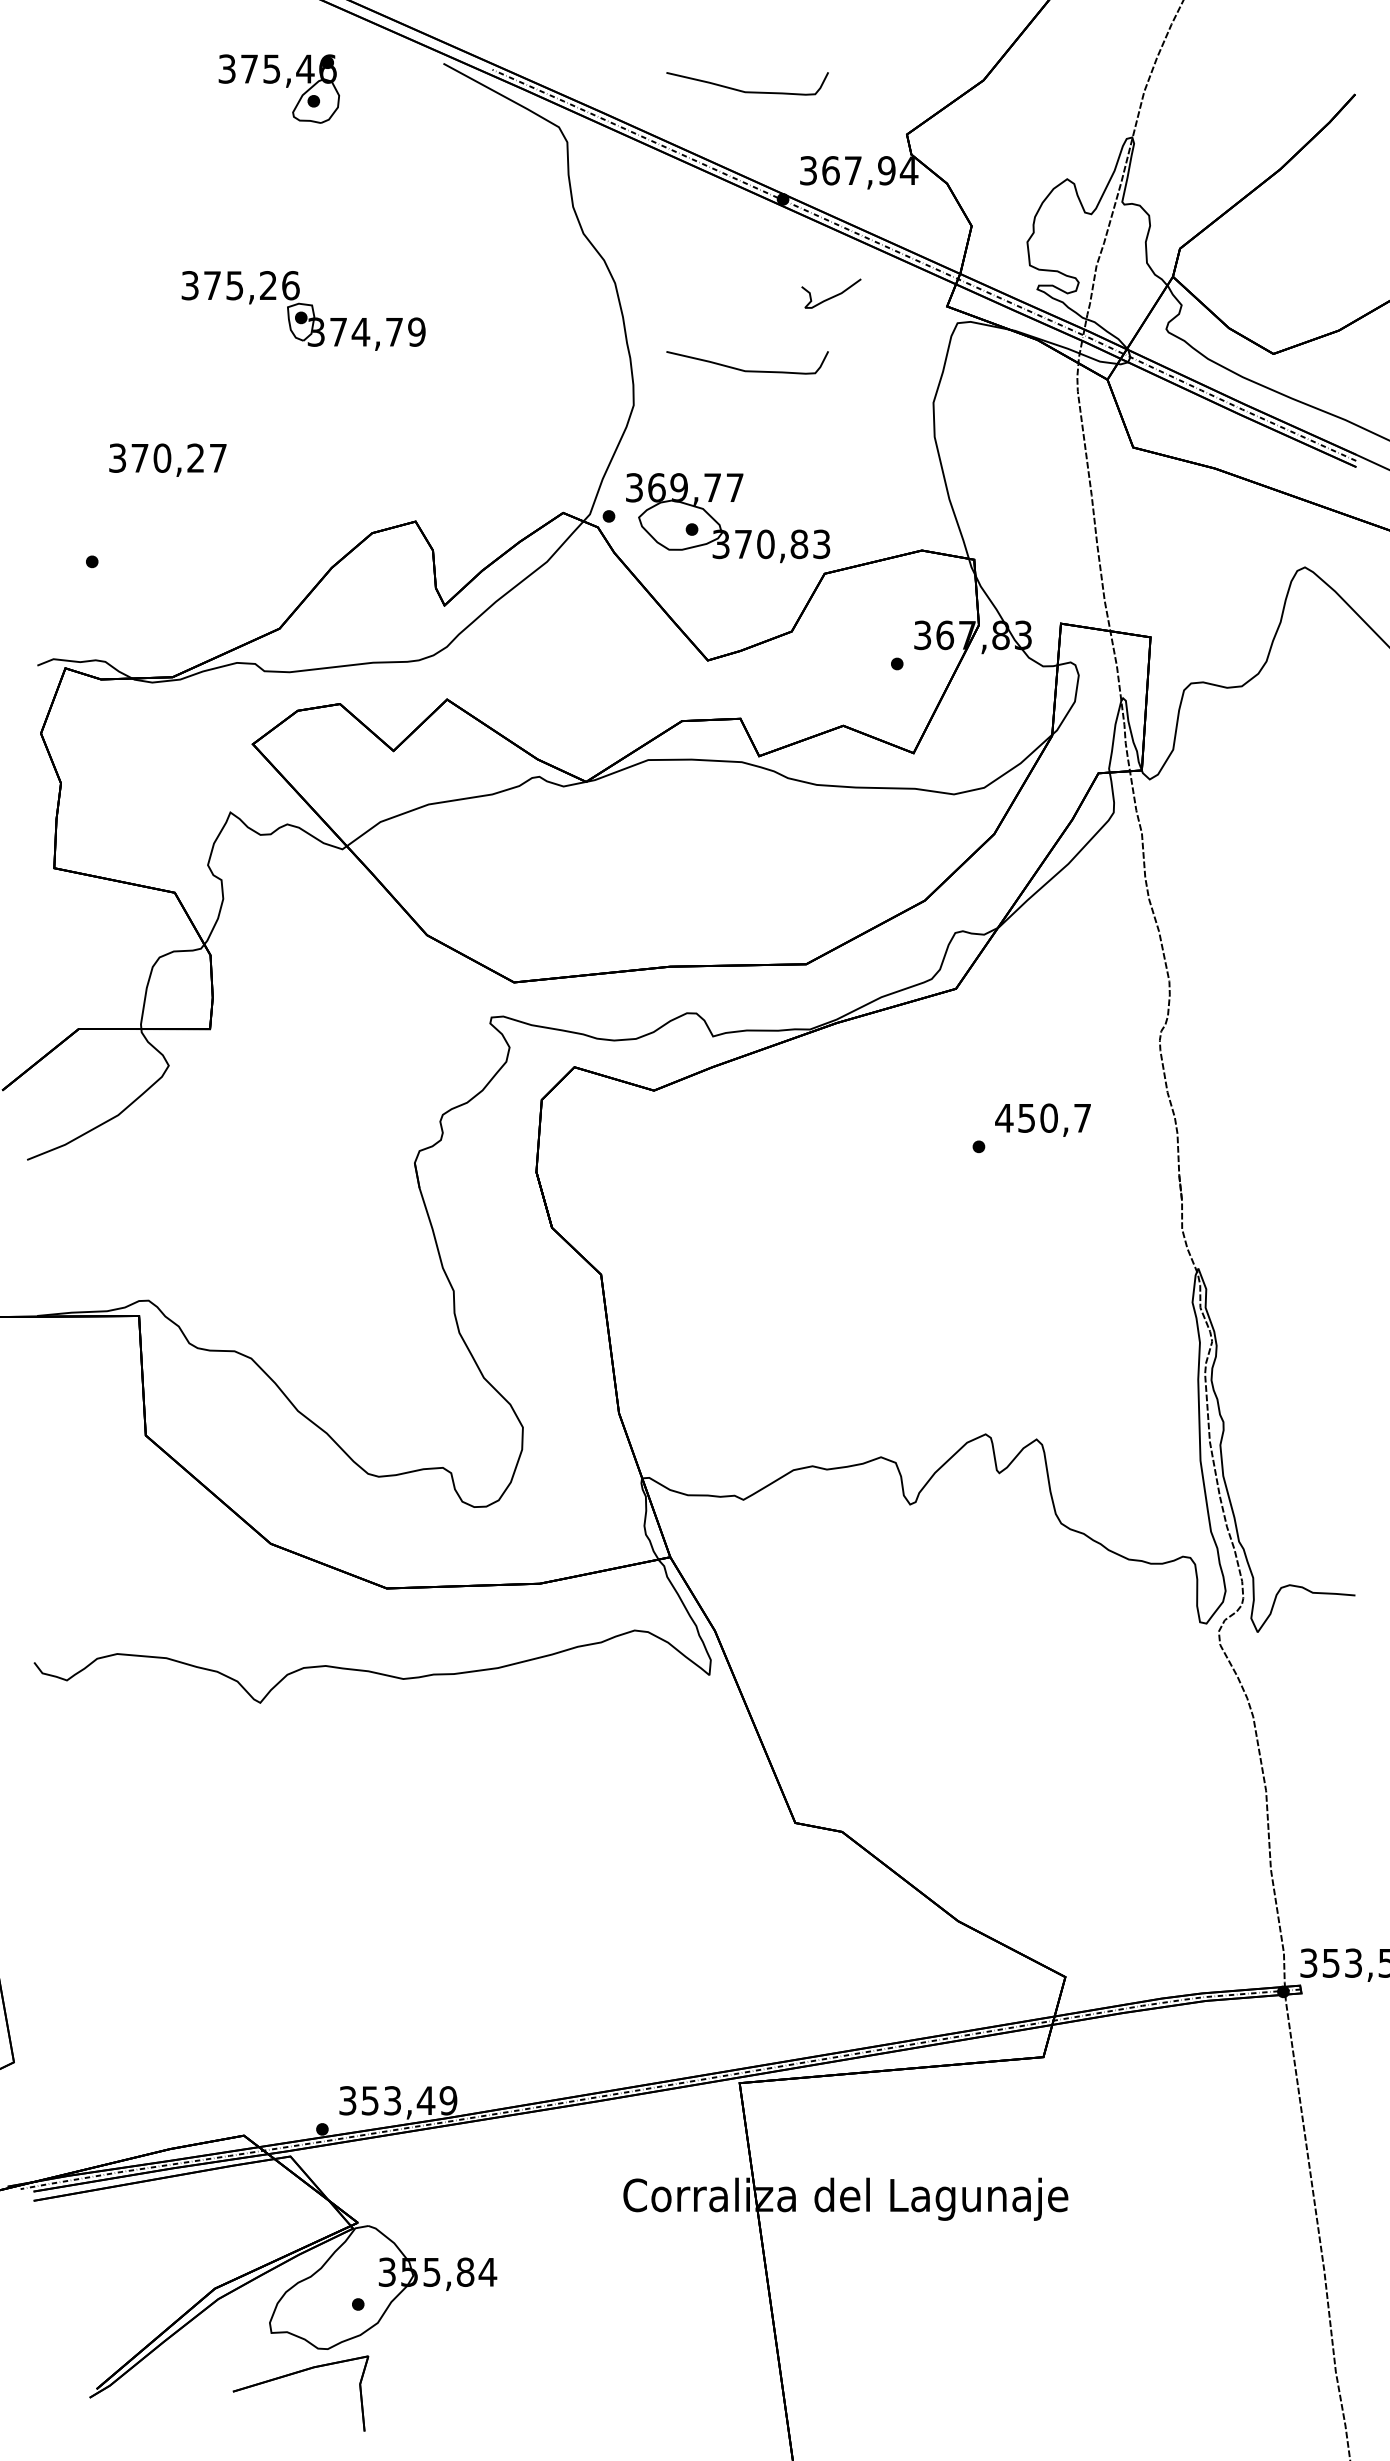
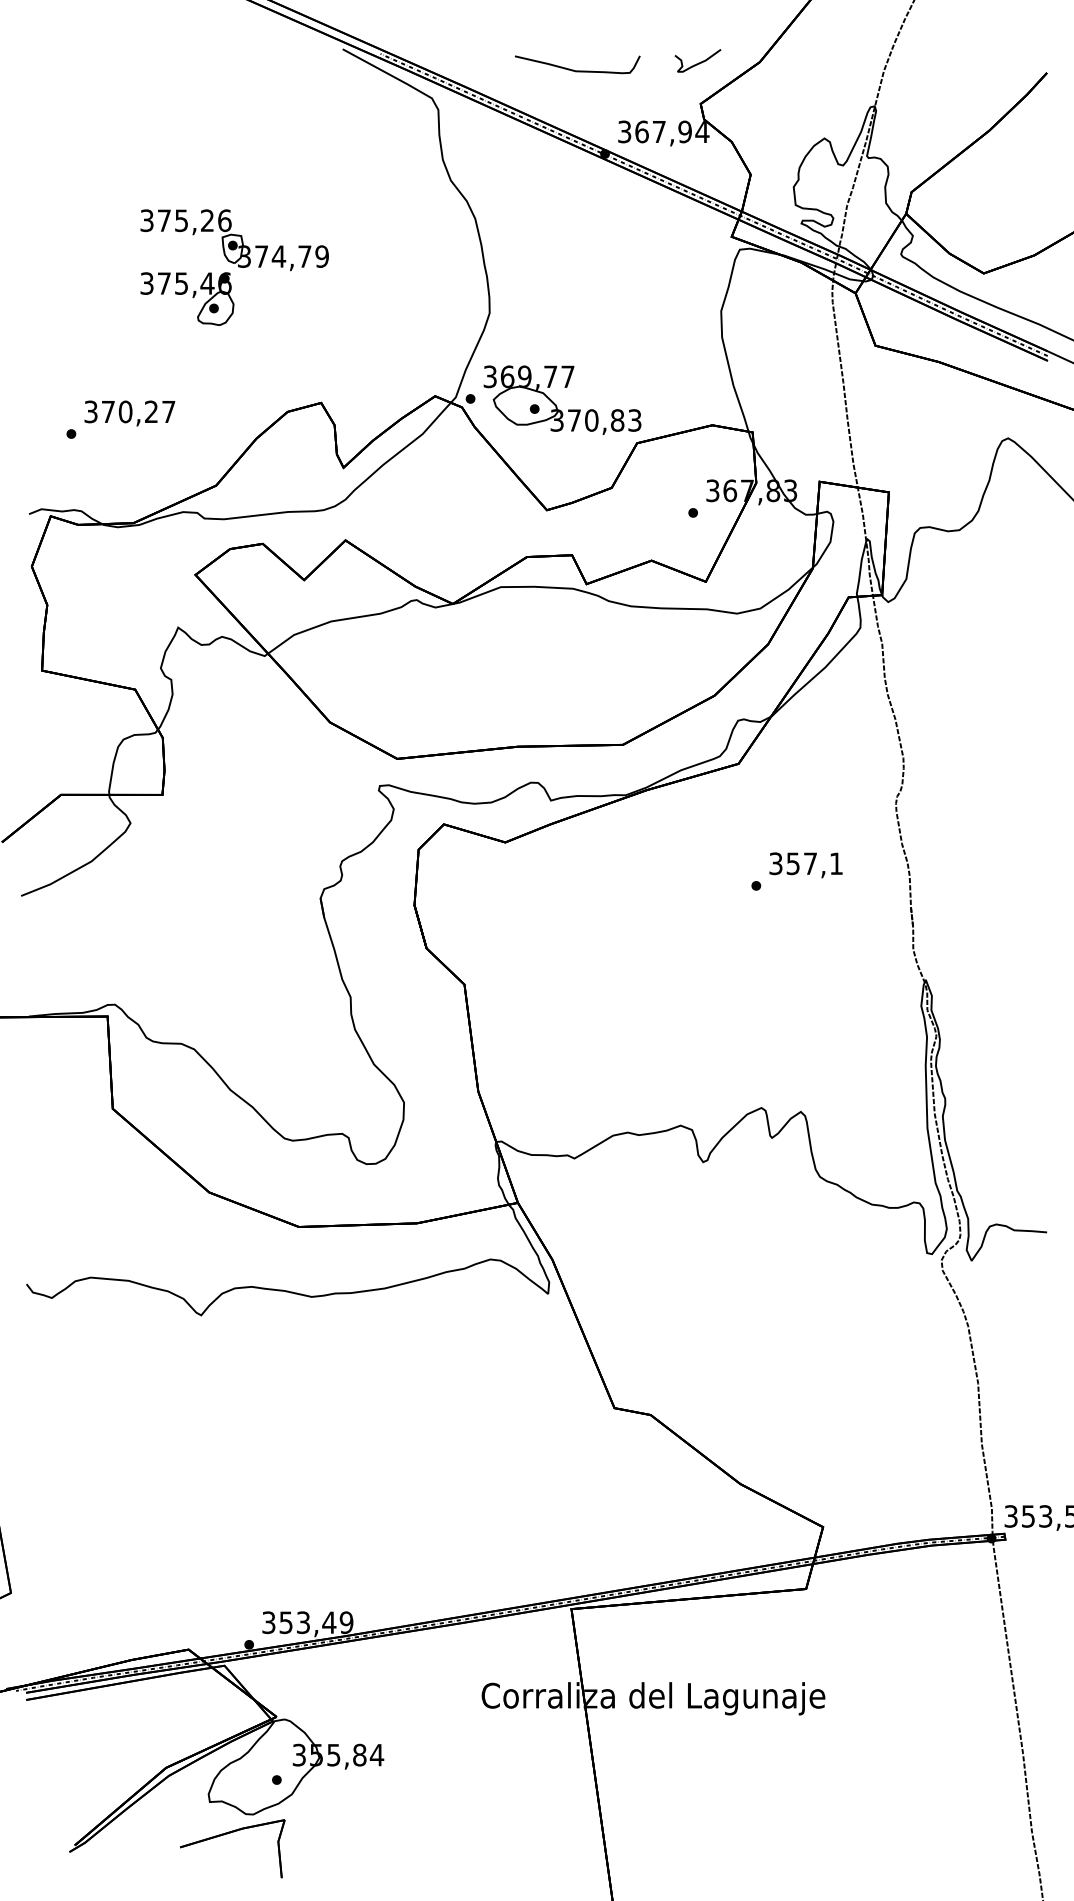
part: (276, 82) -> (185, 293), moved
curve: (833, 295) -> (699, 62), moved
curve: (747, 370) -> (577, 286), removed
text: (167, 459) -> (129, 412), moved
text: (1042, 1117) -> (805, 863), 450,7 -> 357,1

